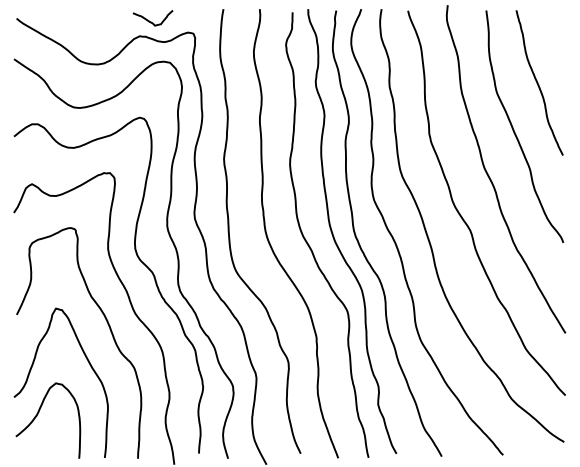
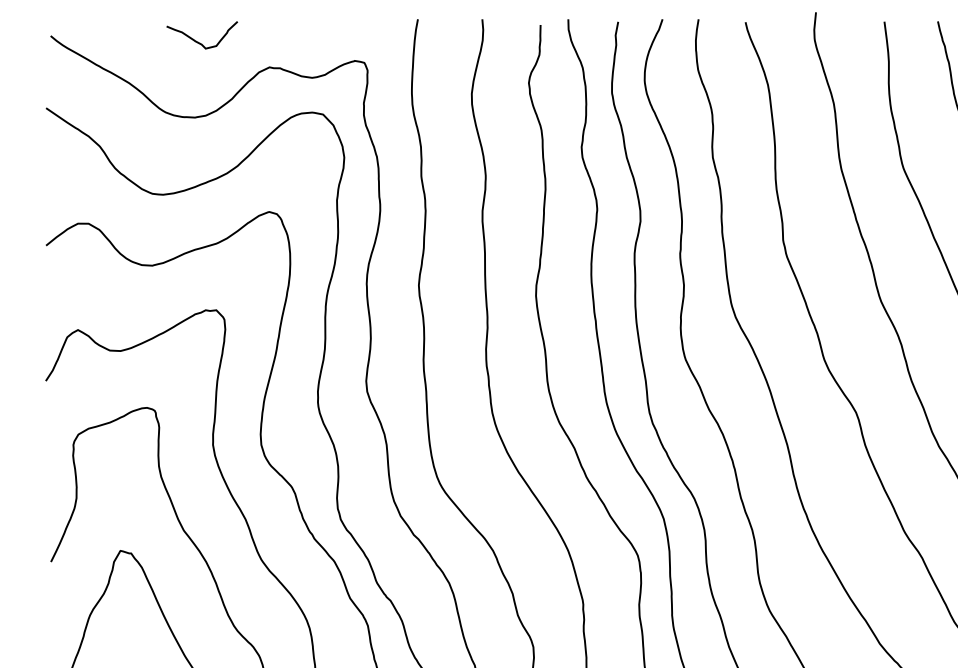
curve: (151, 21) -> (199, 41), moved

